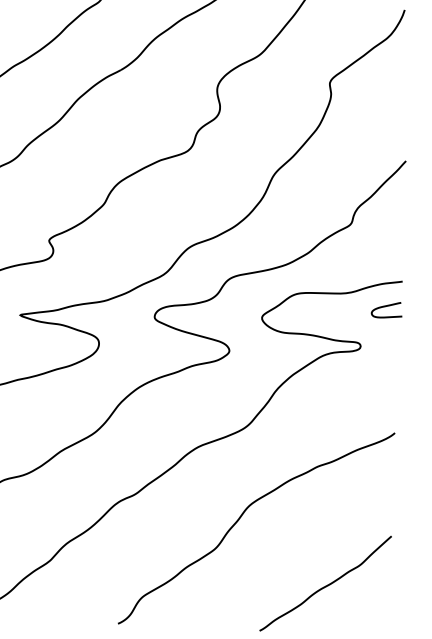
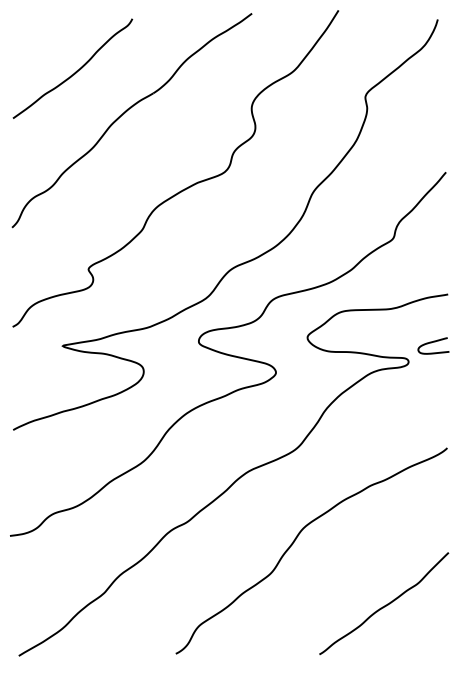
curve: (385, 307) -> (431, 343), moved

